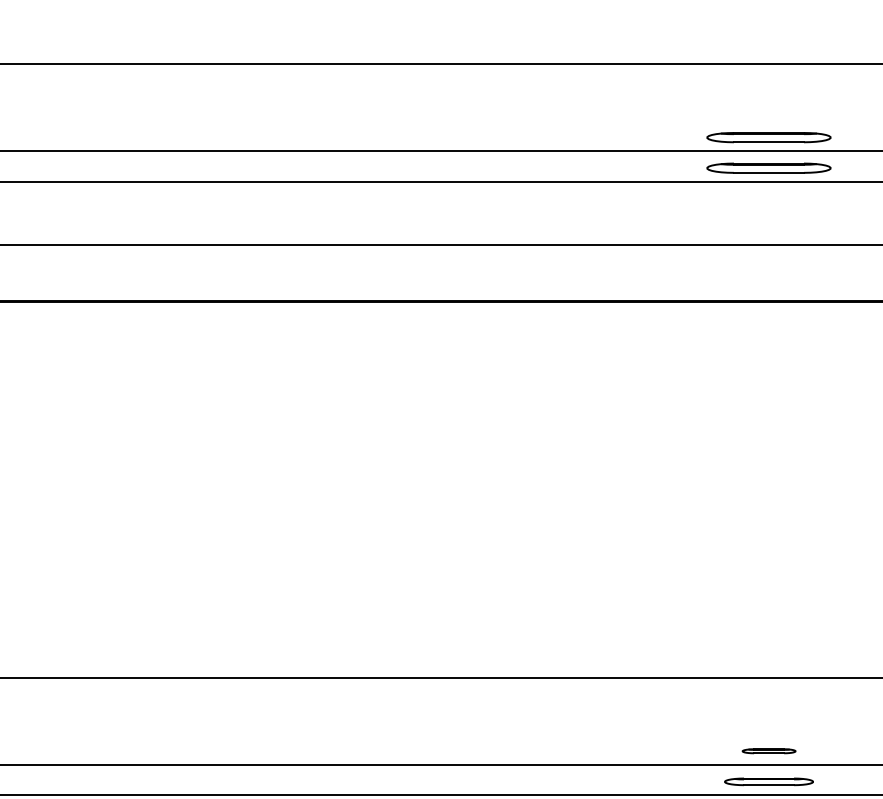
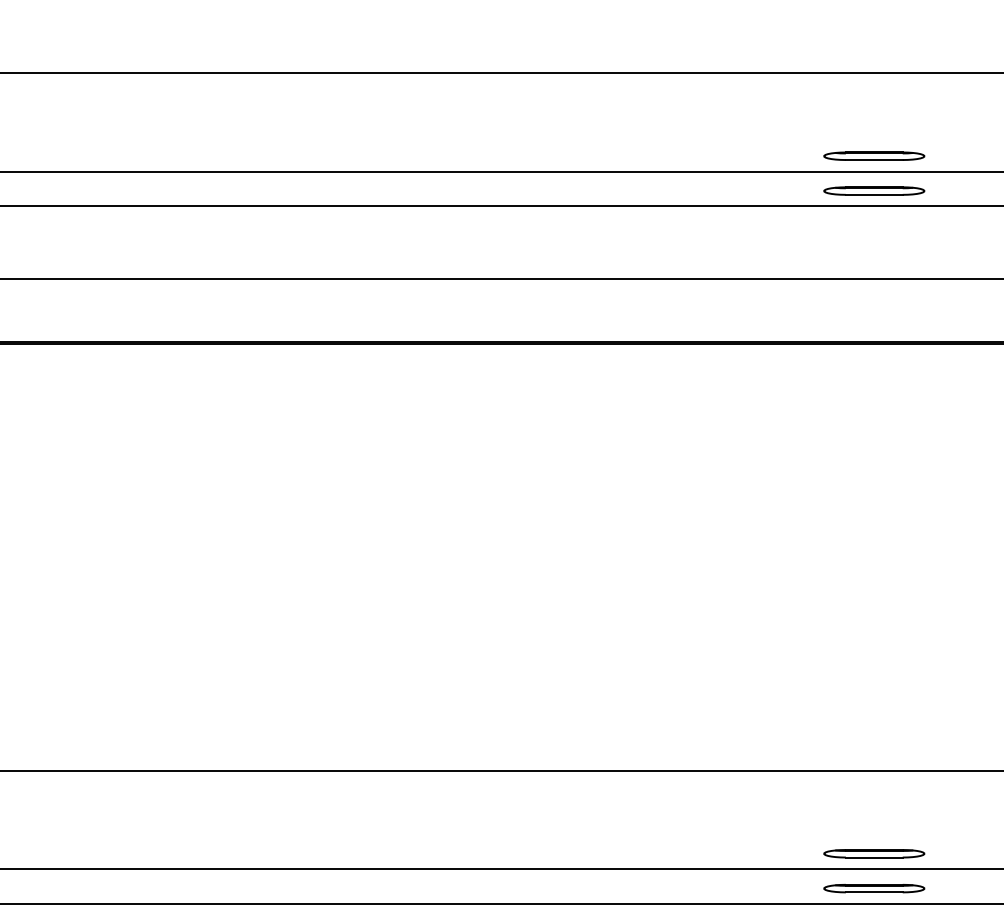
part: (769, 136) -> (874, 155), size x0.71
part: (769, 167) -> (874, 190), size x0.71
part: (769, 750) -> (874, 853), size x1.67

